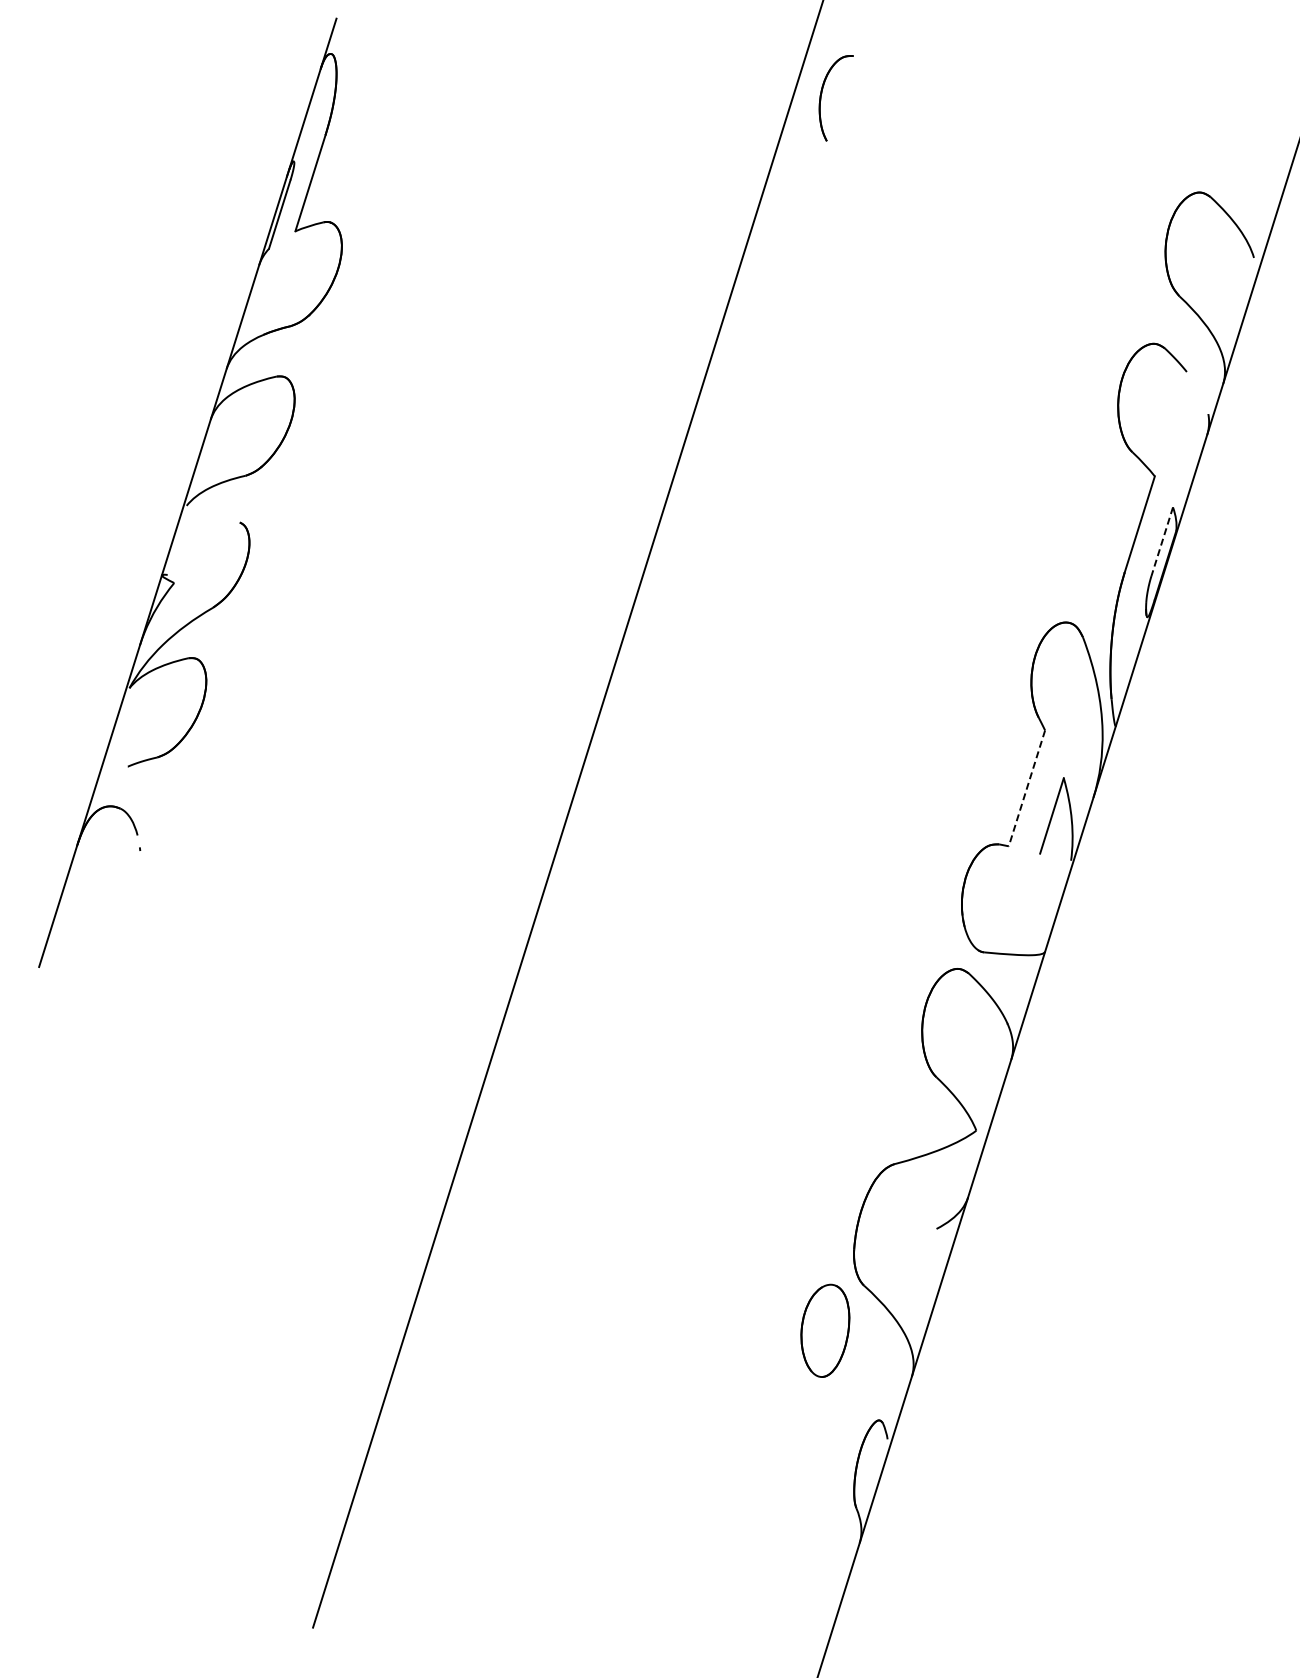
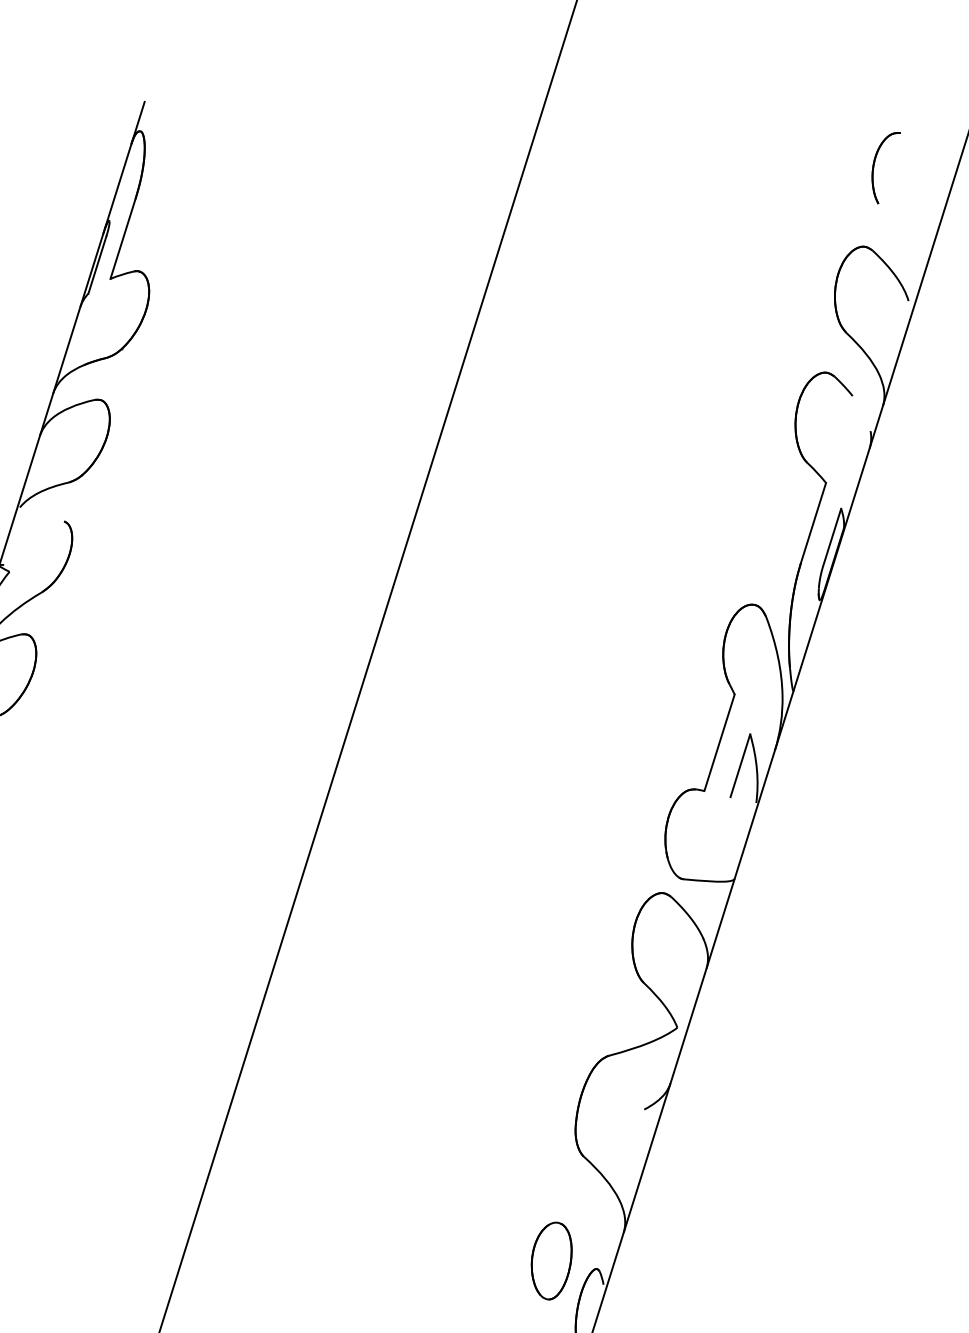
part: (822, 93) -> (874, 164), moved
line: (1162, 541) -> (832, 537), dashed -> solid
line: (1026, 788) -> (719, 742), dashed -> solid
part: (825, 1330) -> (551, 1260), moved

